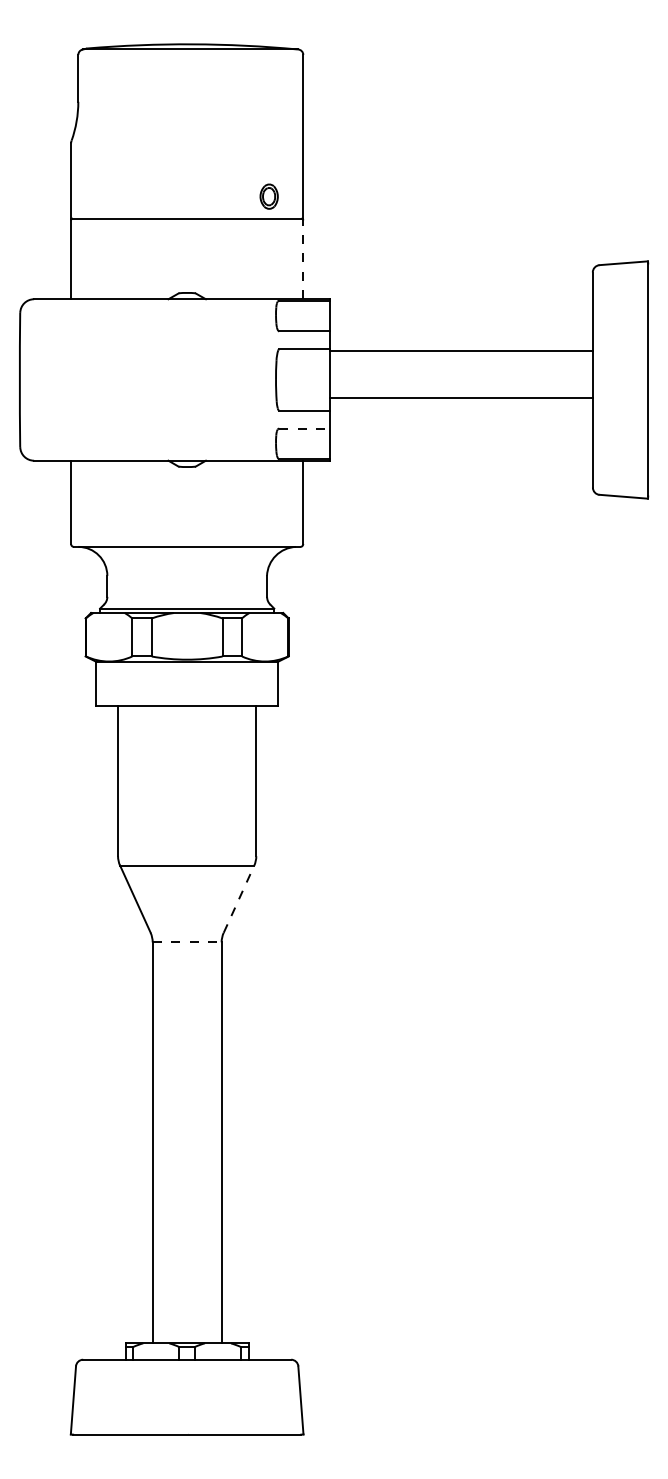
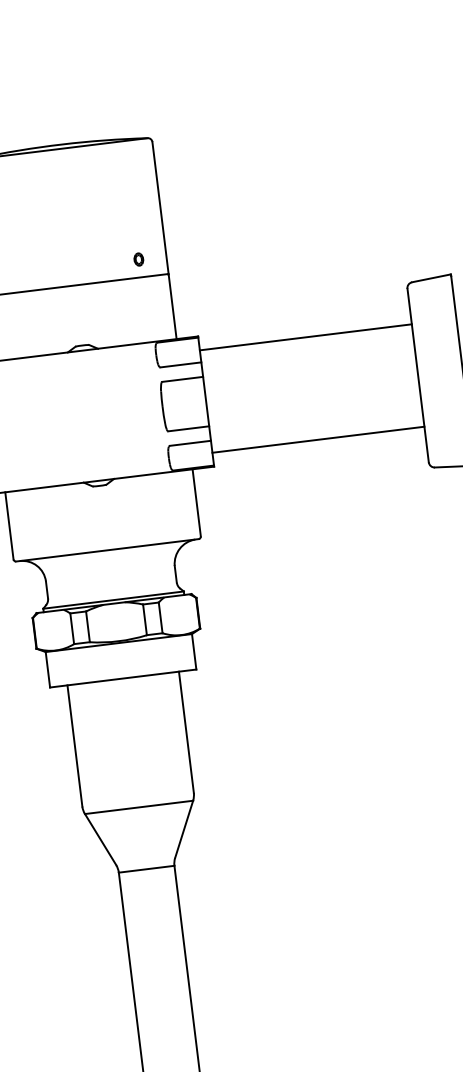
part: (268, 195) -> (138, 258), size x0.62
line: (303, 259) -> (172, 307), dashed -> solid
line: (461, 351) -> (305, 337), moved
line: (461, 398) -> (318, 439), moved
line: (305, 428) -> (191, 443), dashed -> solid
line: (239, 899) -> (184, 829), dashed -> solid
line: (187, 942) -> (146, 869), dashed -> solid

